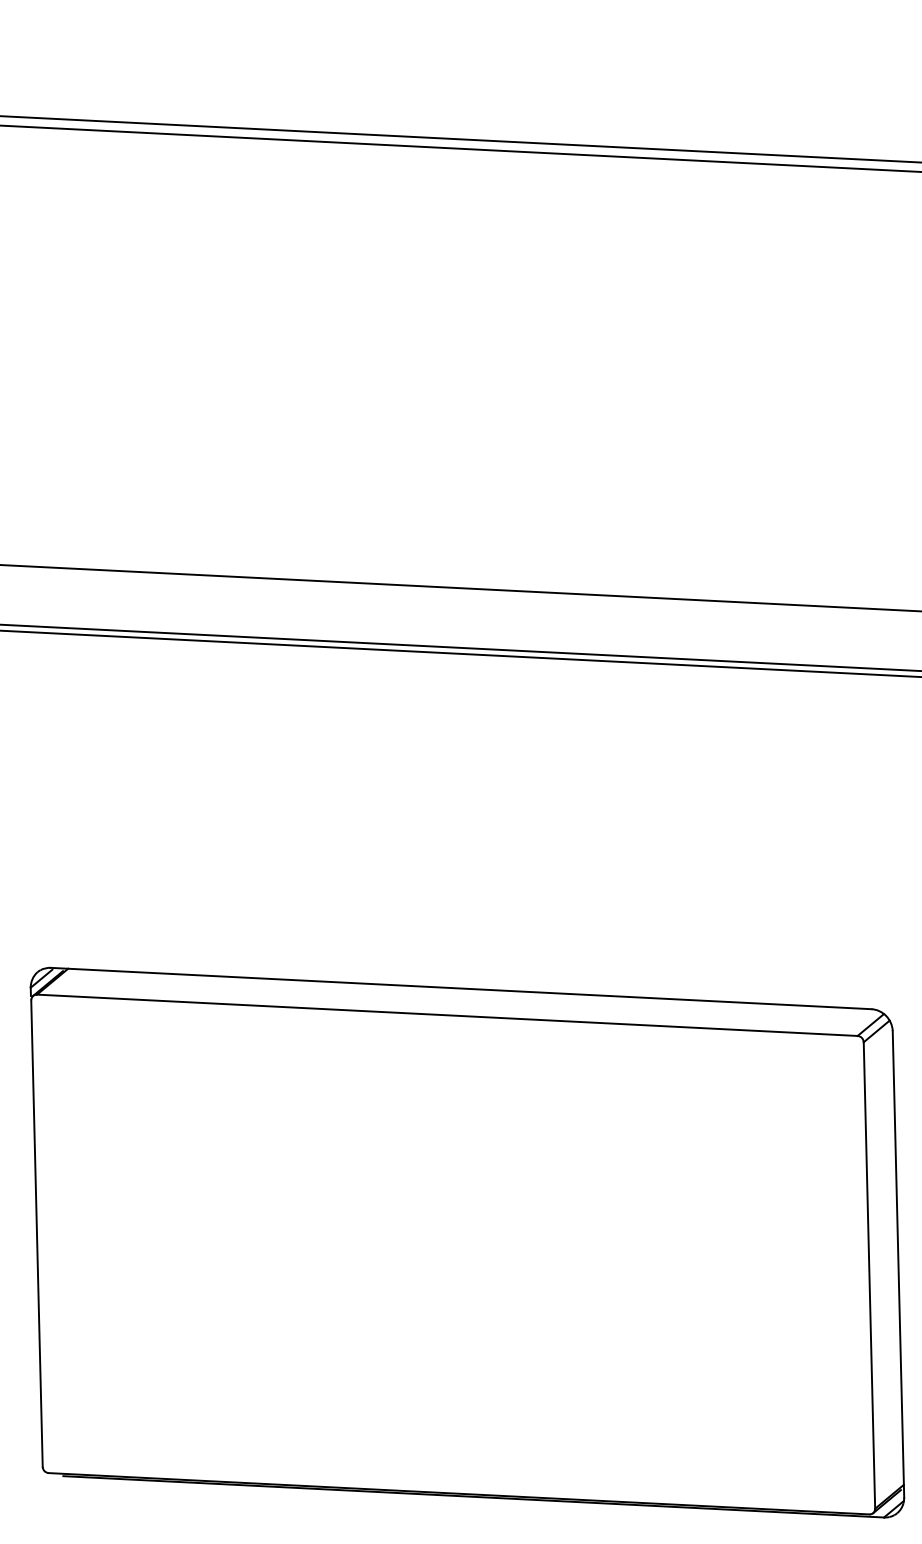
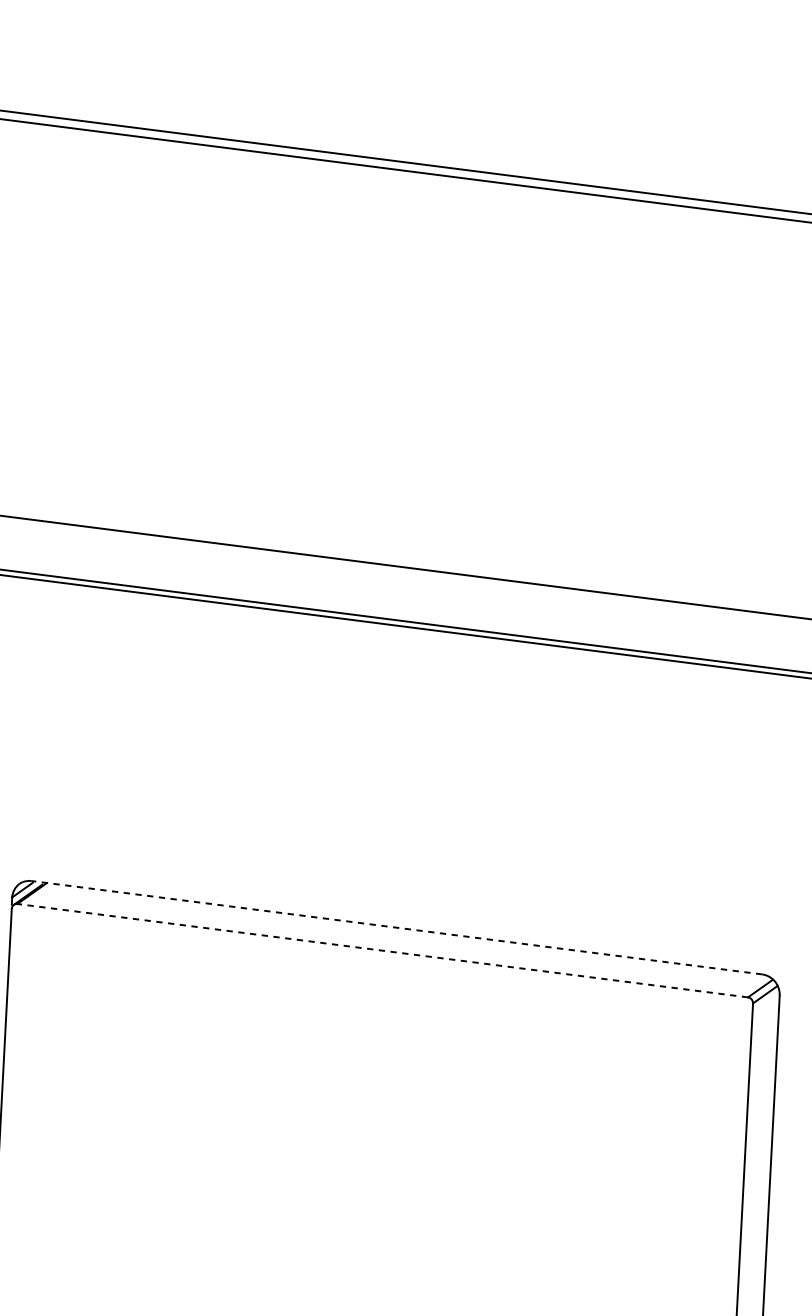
line: (461, 988) -> (397, 927), solid -> dashed
line: (447, 1015) -> (382, 950), solid -> dashed

